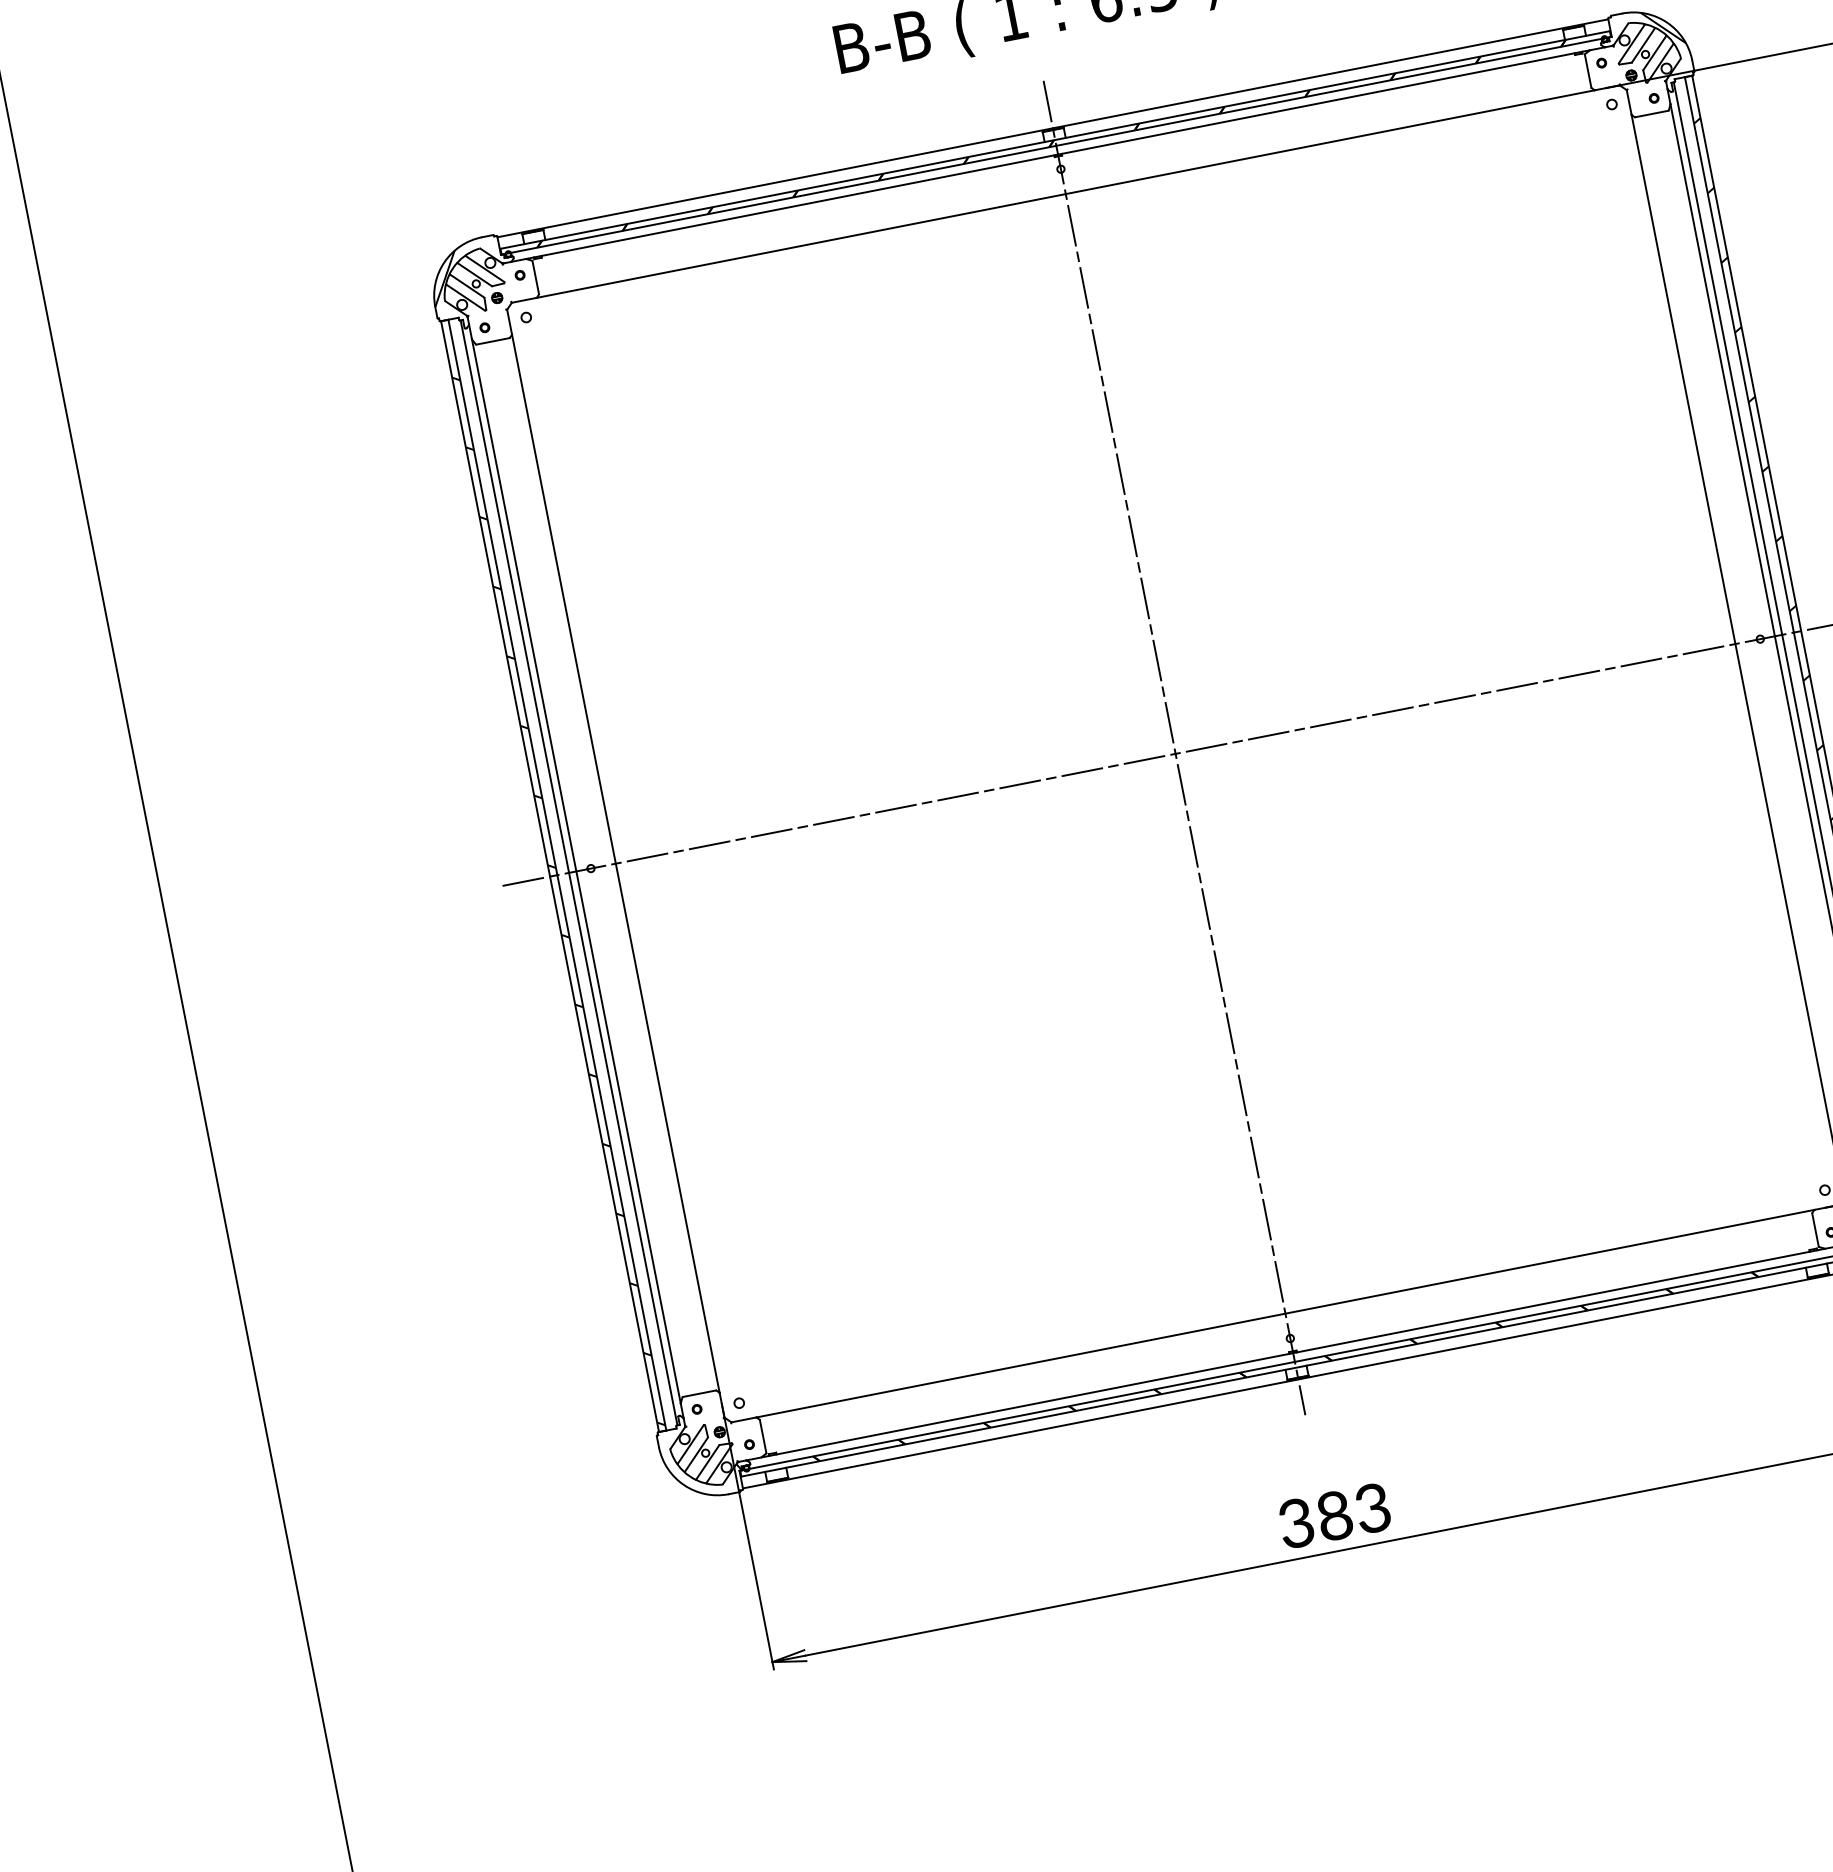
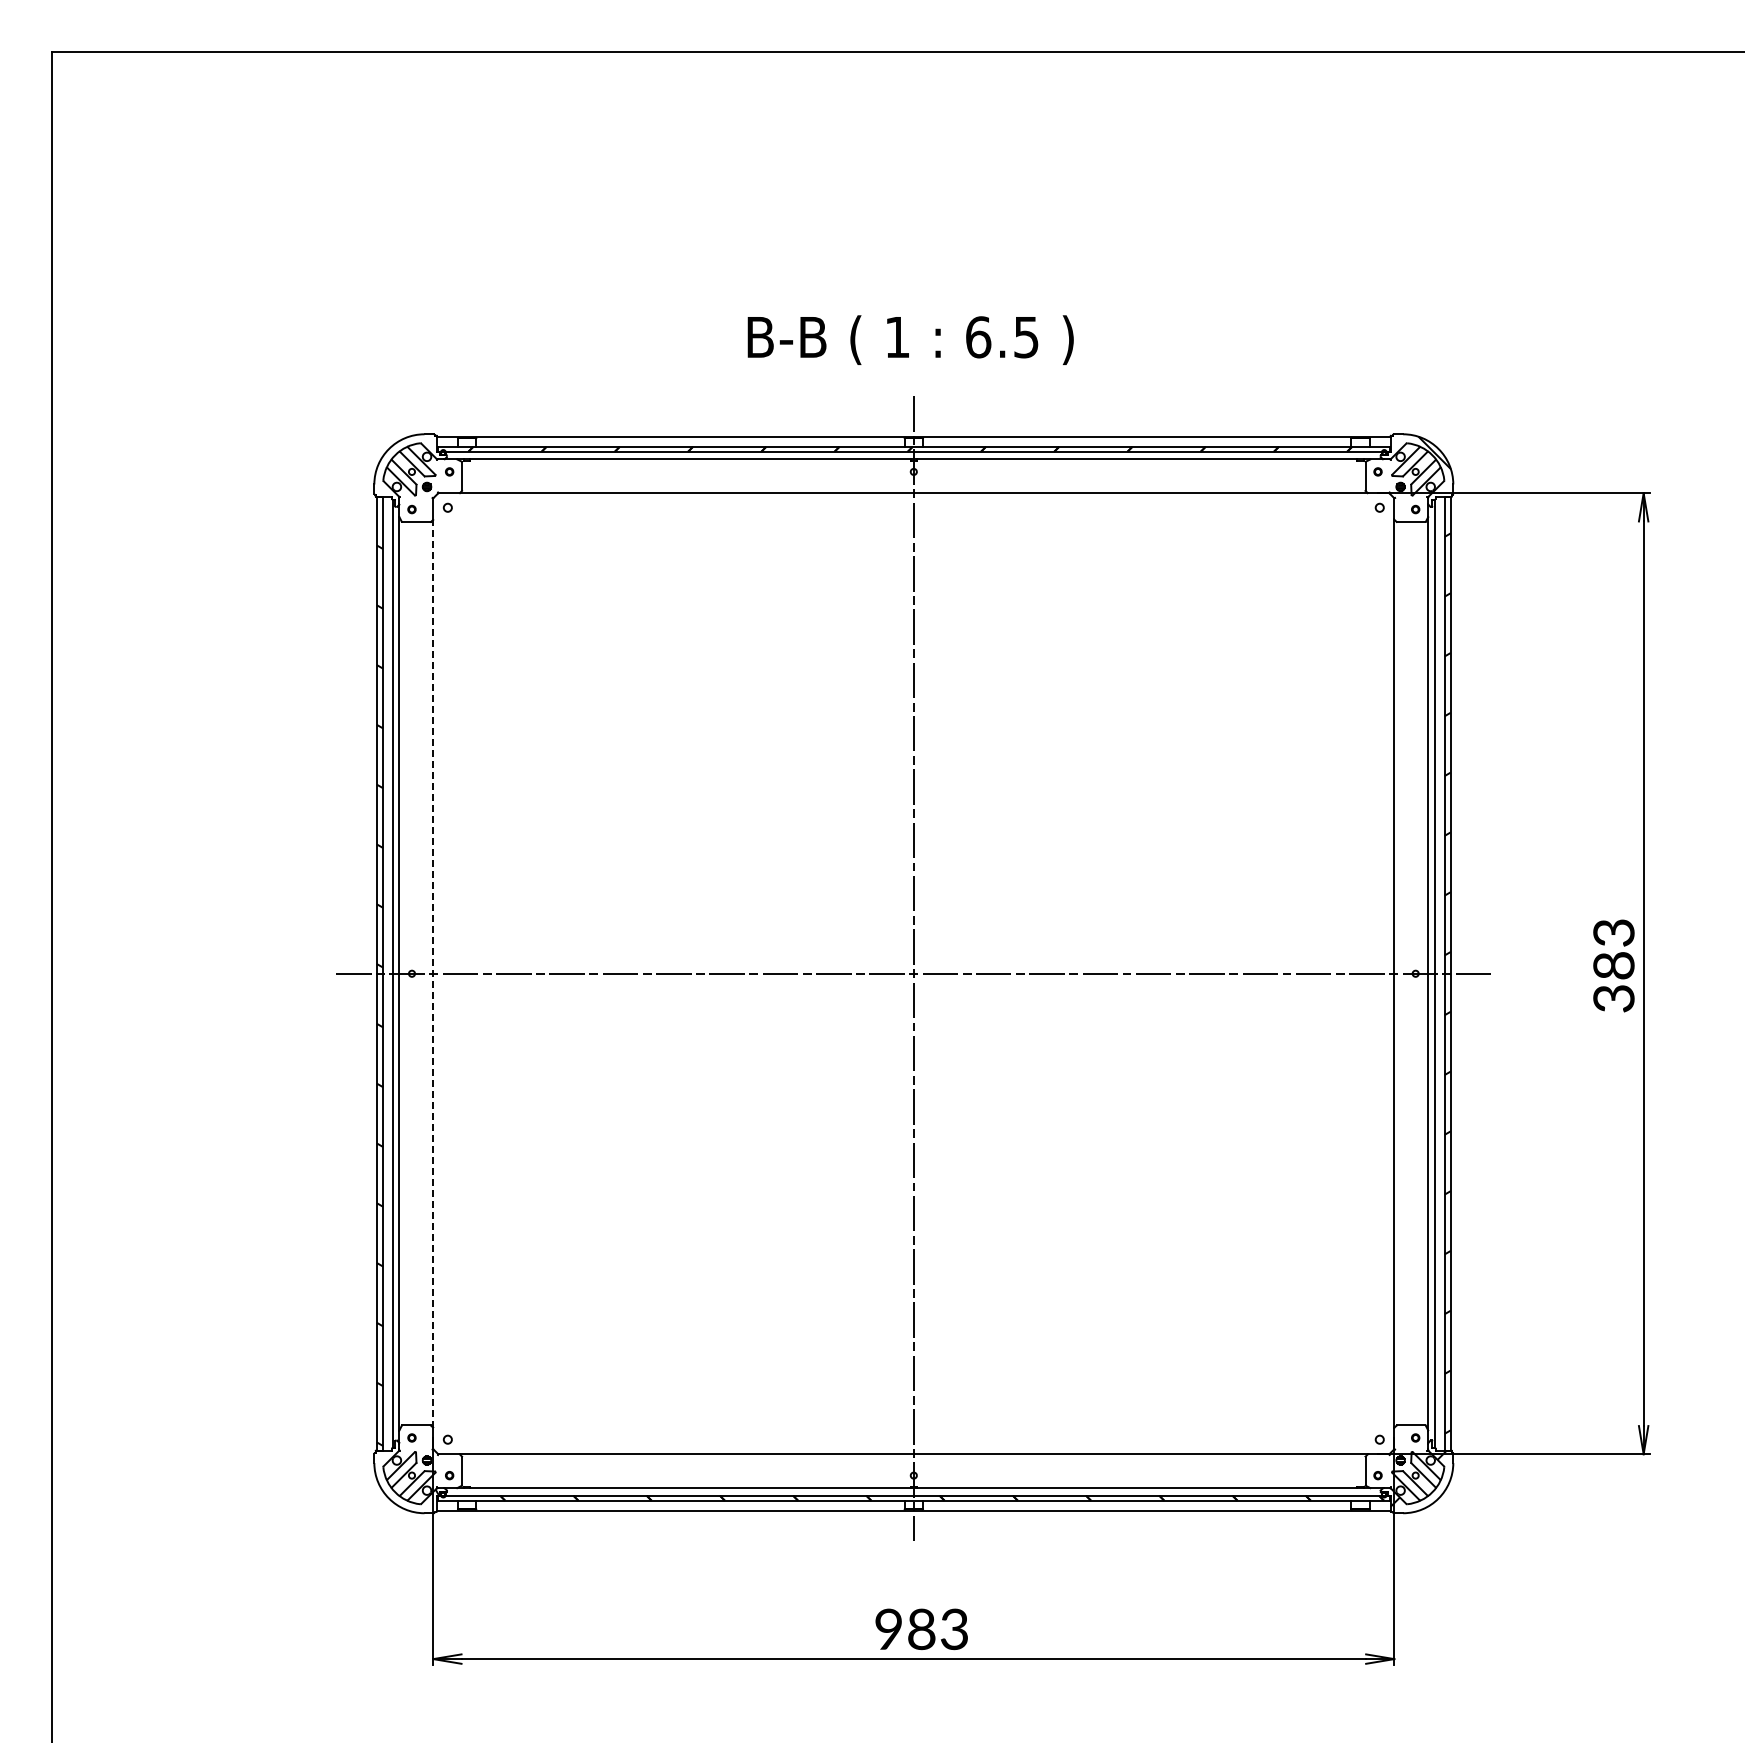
hatch: (444, 278) -> (386, 462), removed
line: (615, 863) -> (433, 973), solid -> dashed
text: (1295, 1523) -> (888, 1629), 383 -> 983

